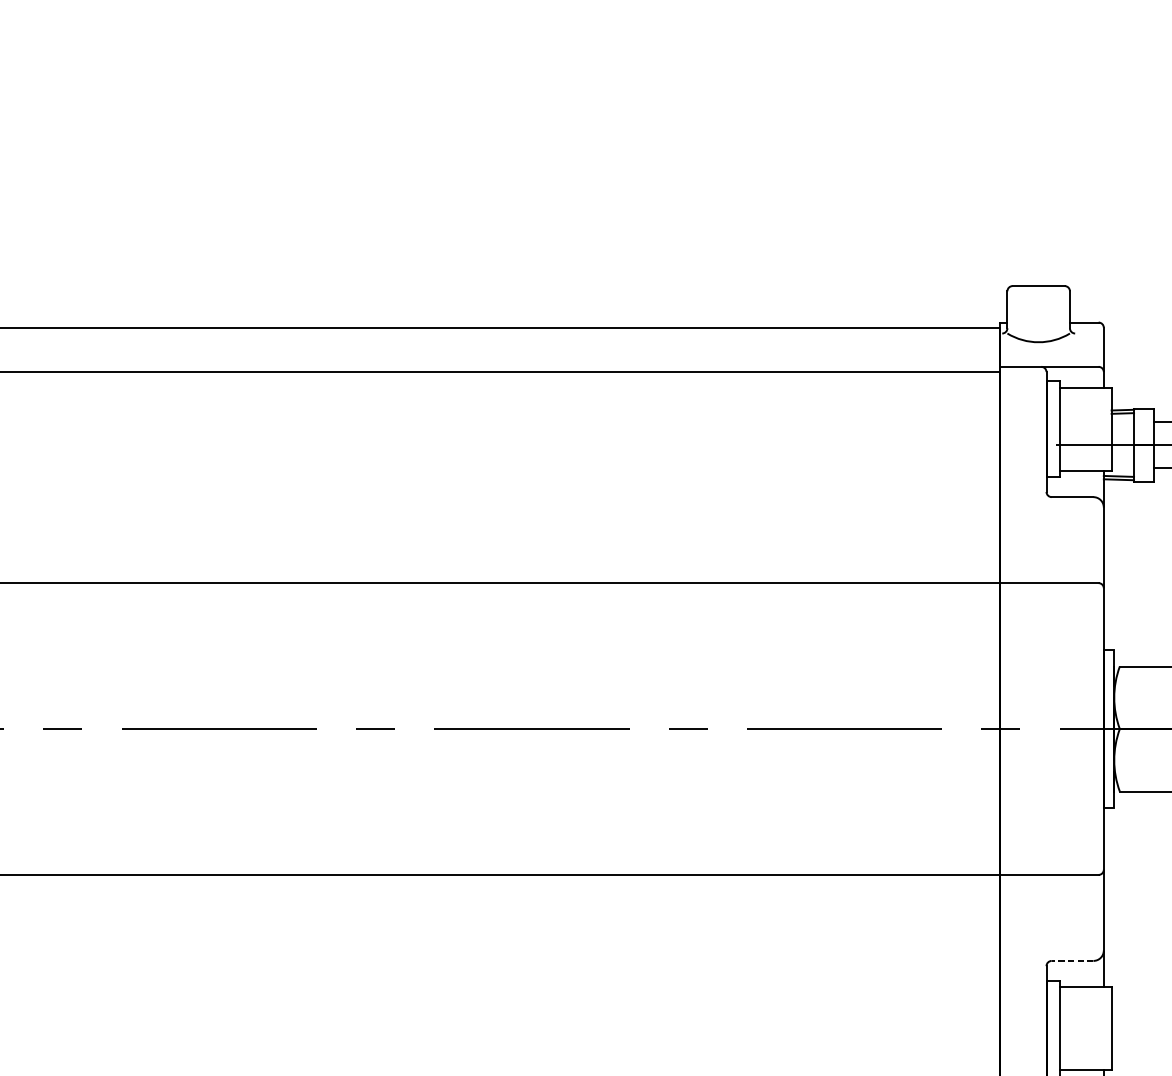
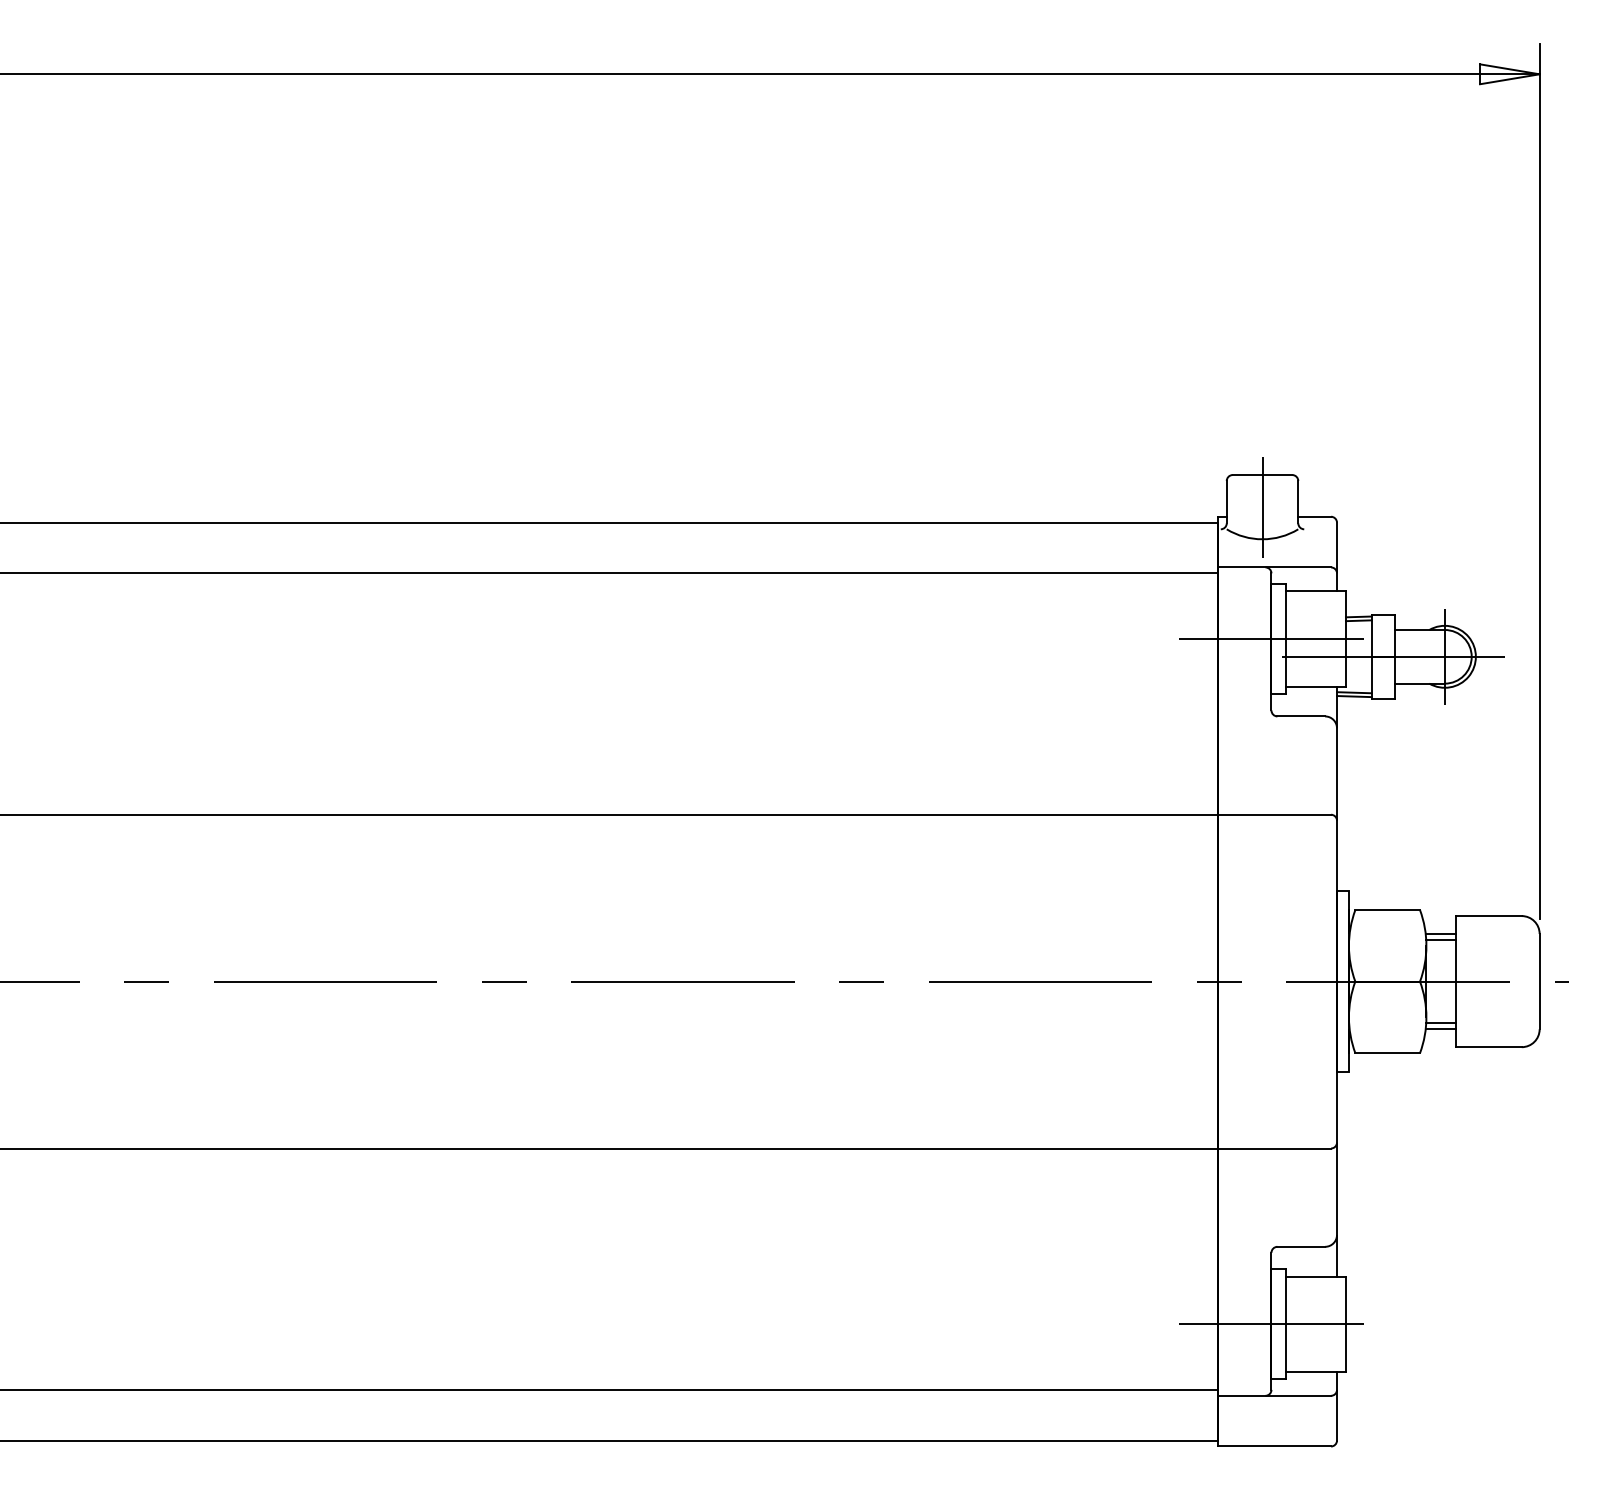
line: (1038, 314) -> (1262, 507), added
line: (1046, 429) -> (1271, 638), added
line: (1072, 960) -> (1301, 1246), dashed -> solid
line: (1046, 1028) -> (1271, 1324), added

